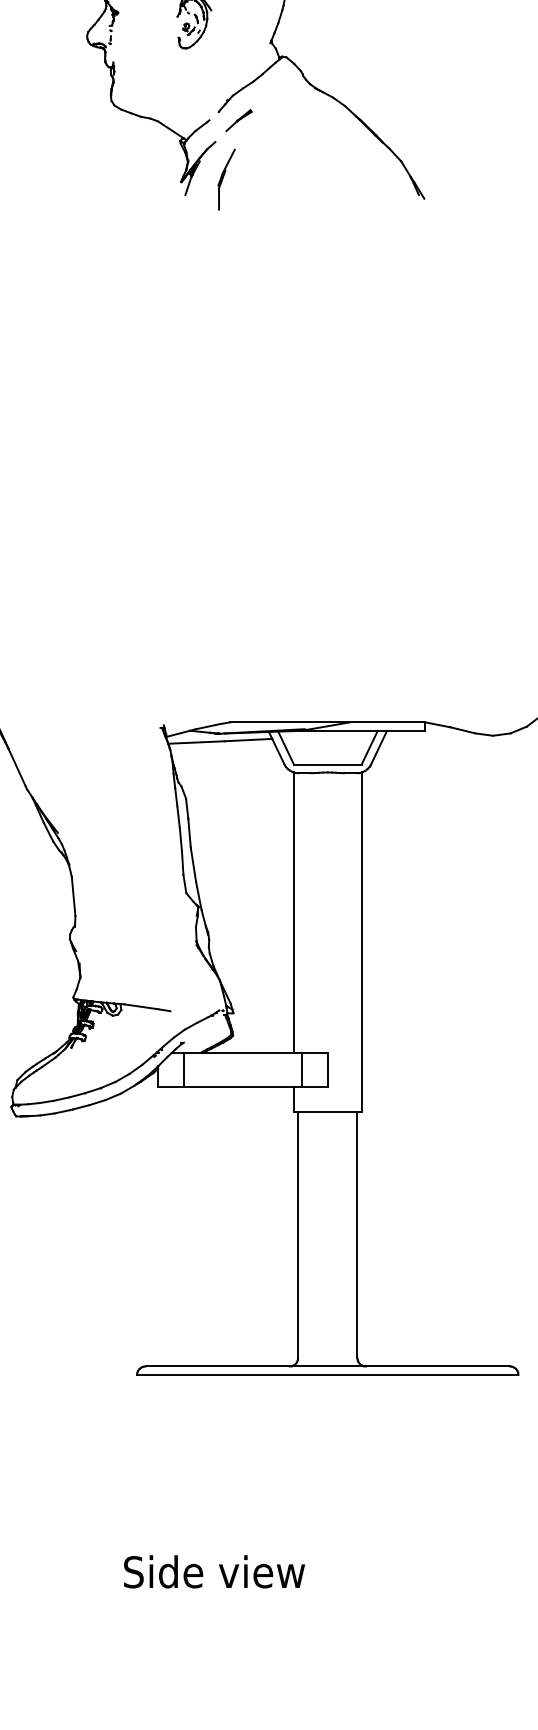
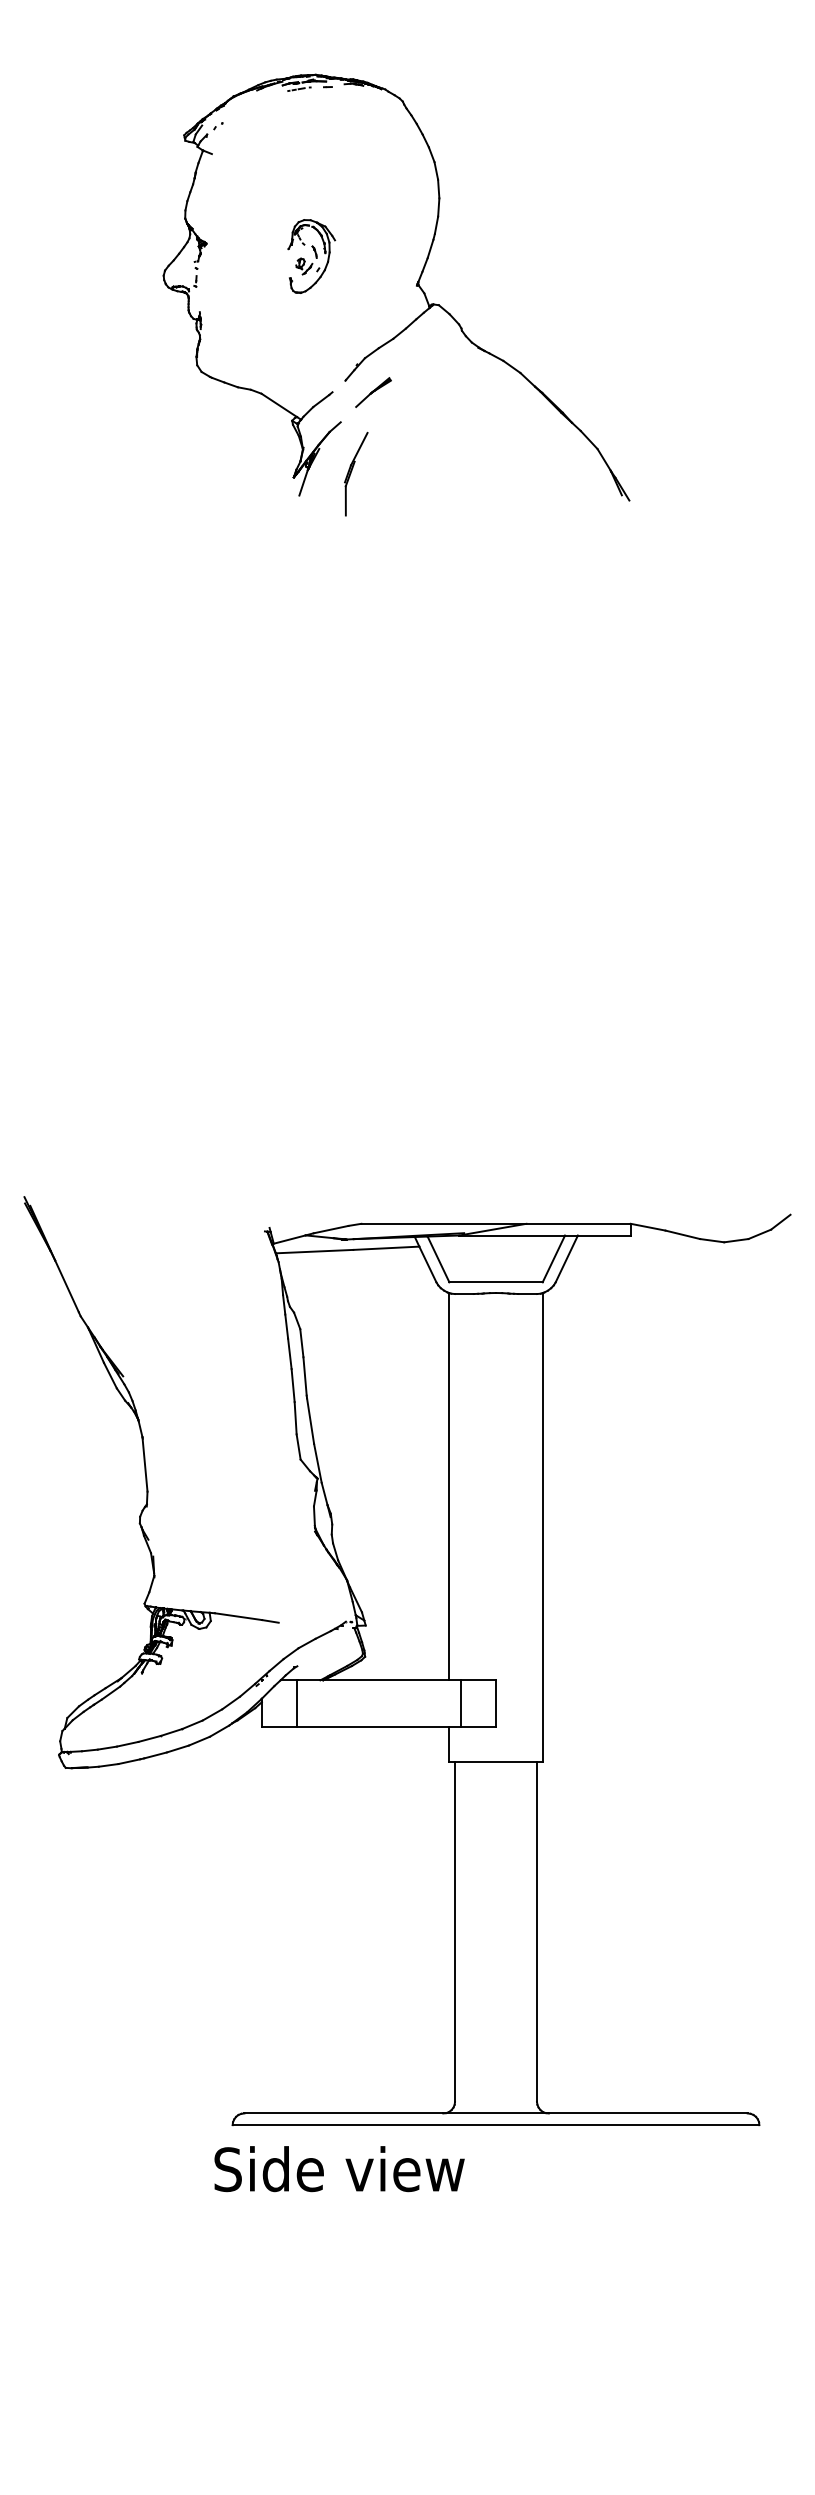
text: (214, 1572) -> (339, 2169), moved

